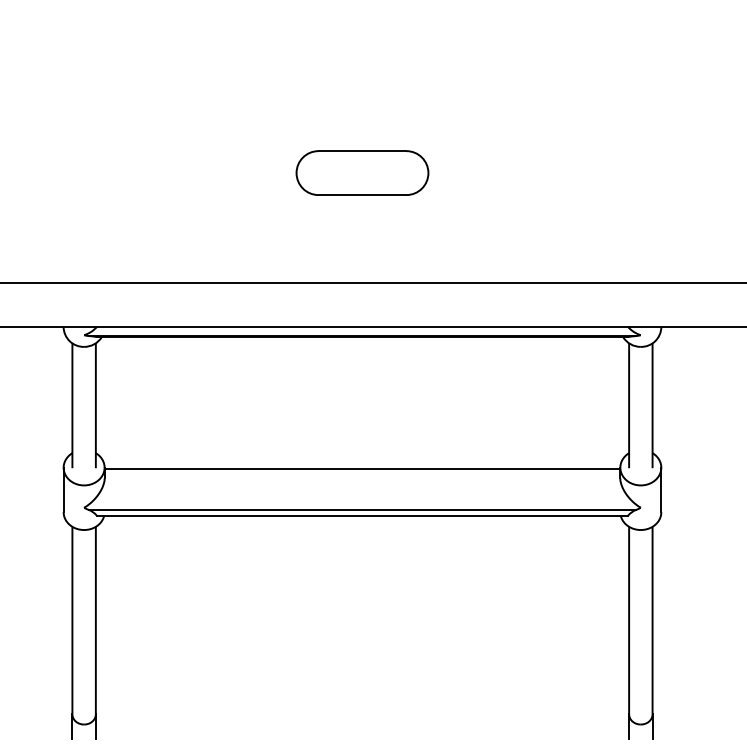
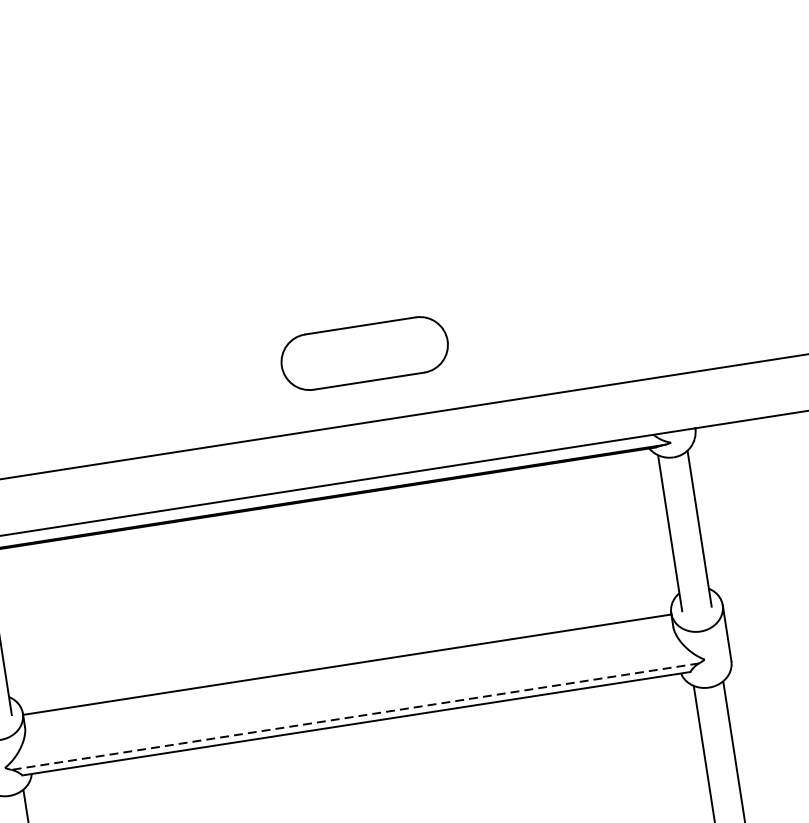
part: (362, 172) -> (364, 352), moved
line: (362, 510) -> (355, 717), solid -> dashed

